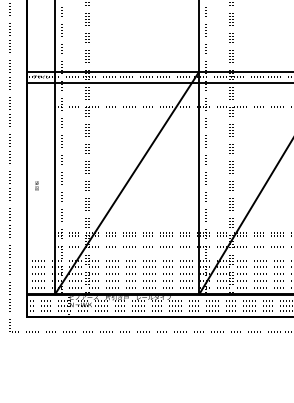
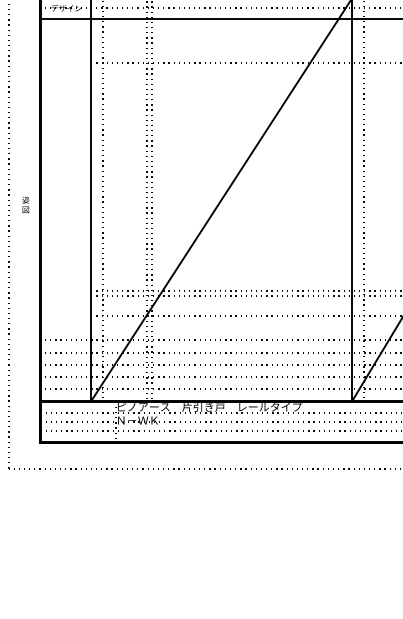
text: (36, 185) -> (24, 204), moved

